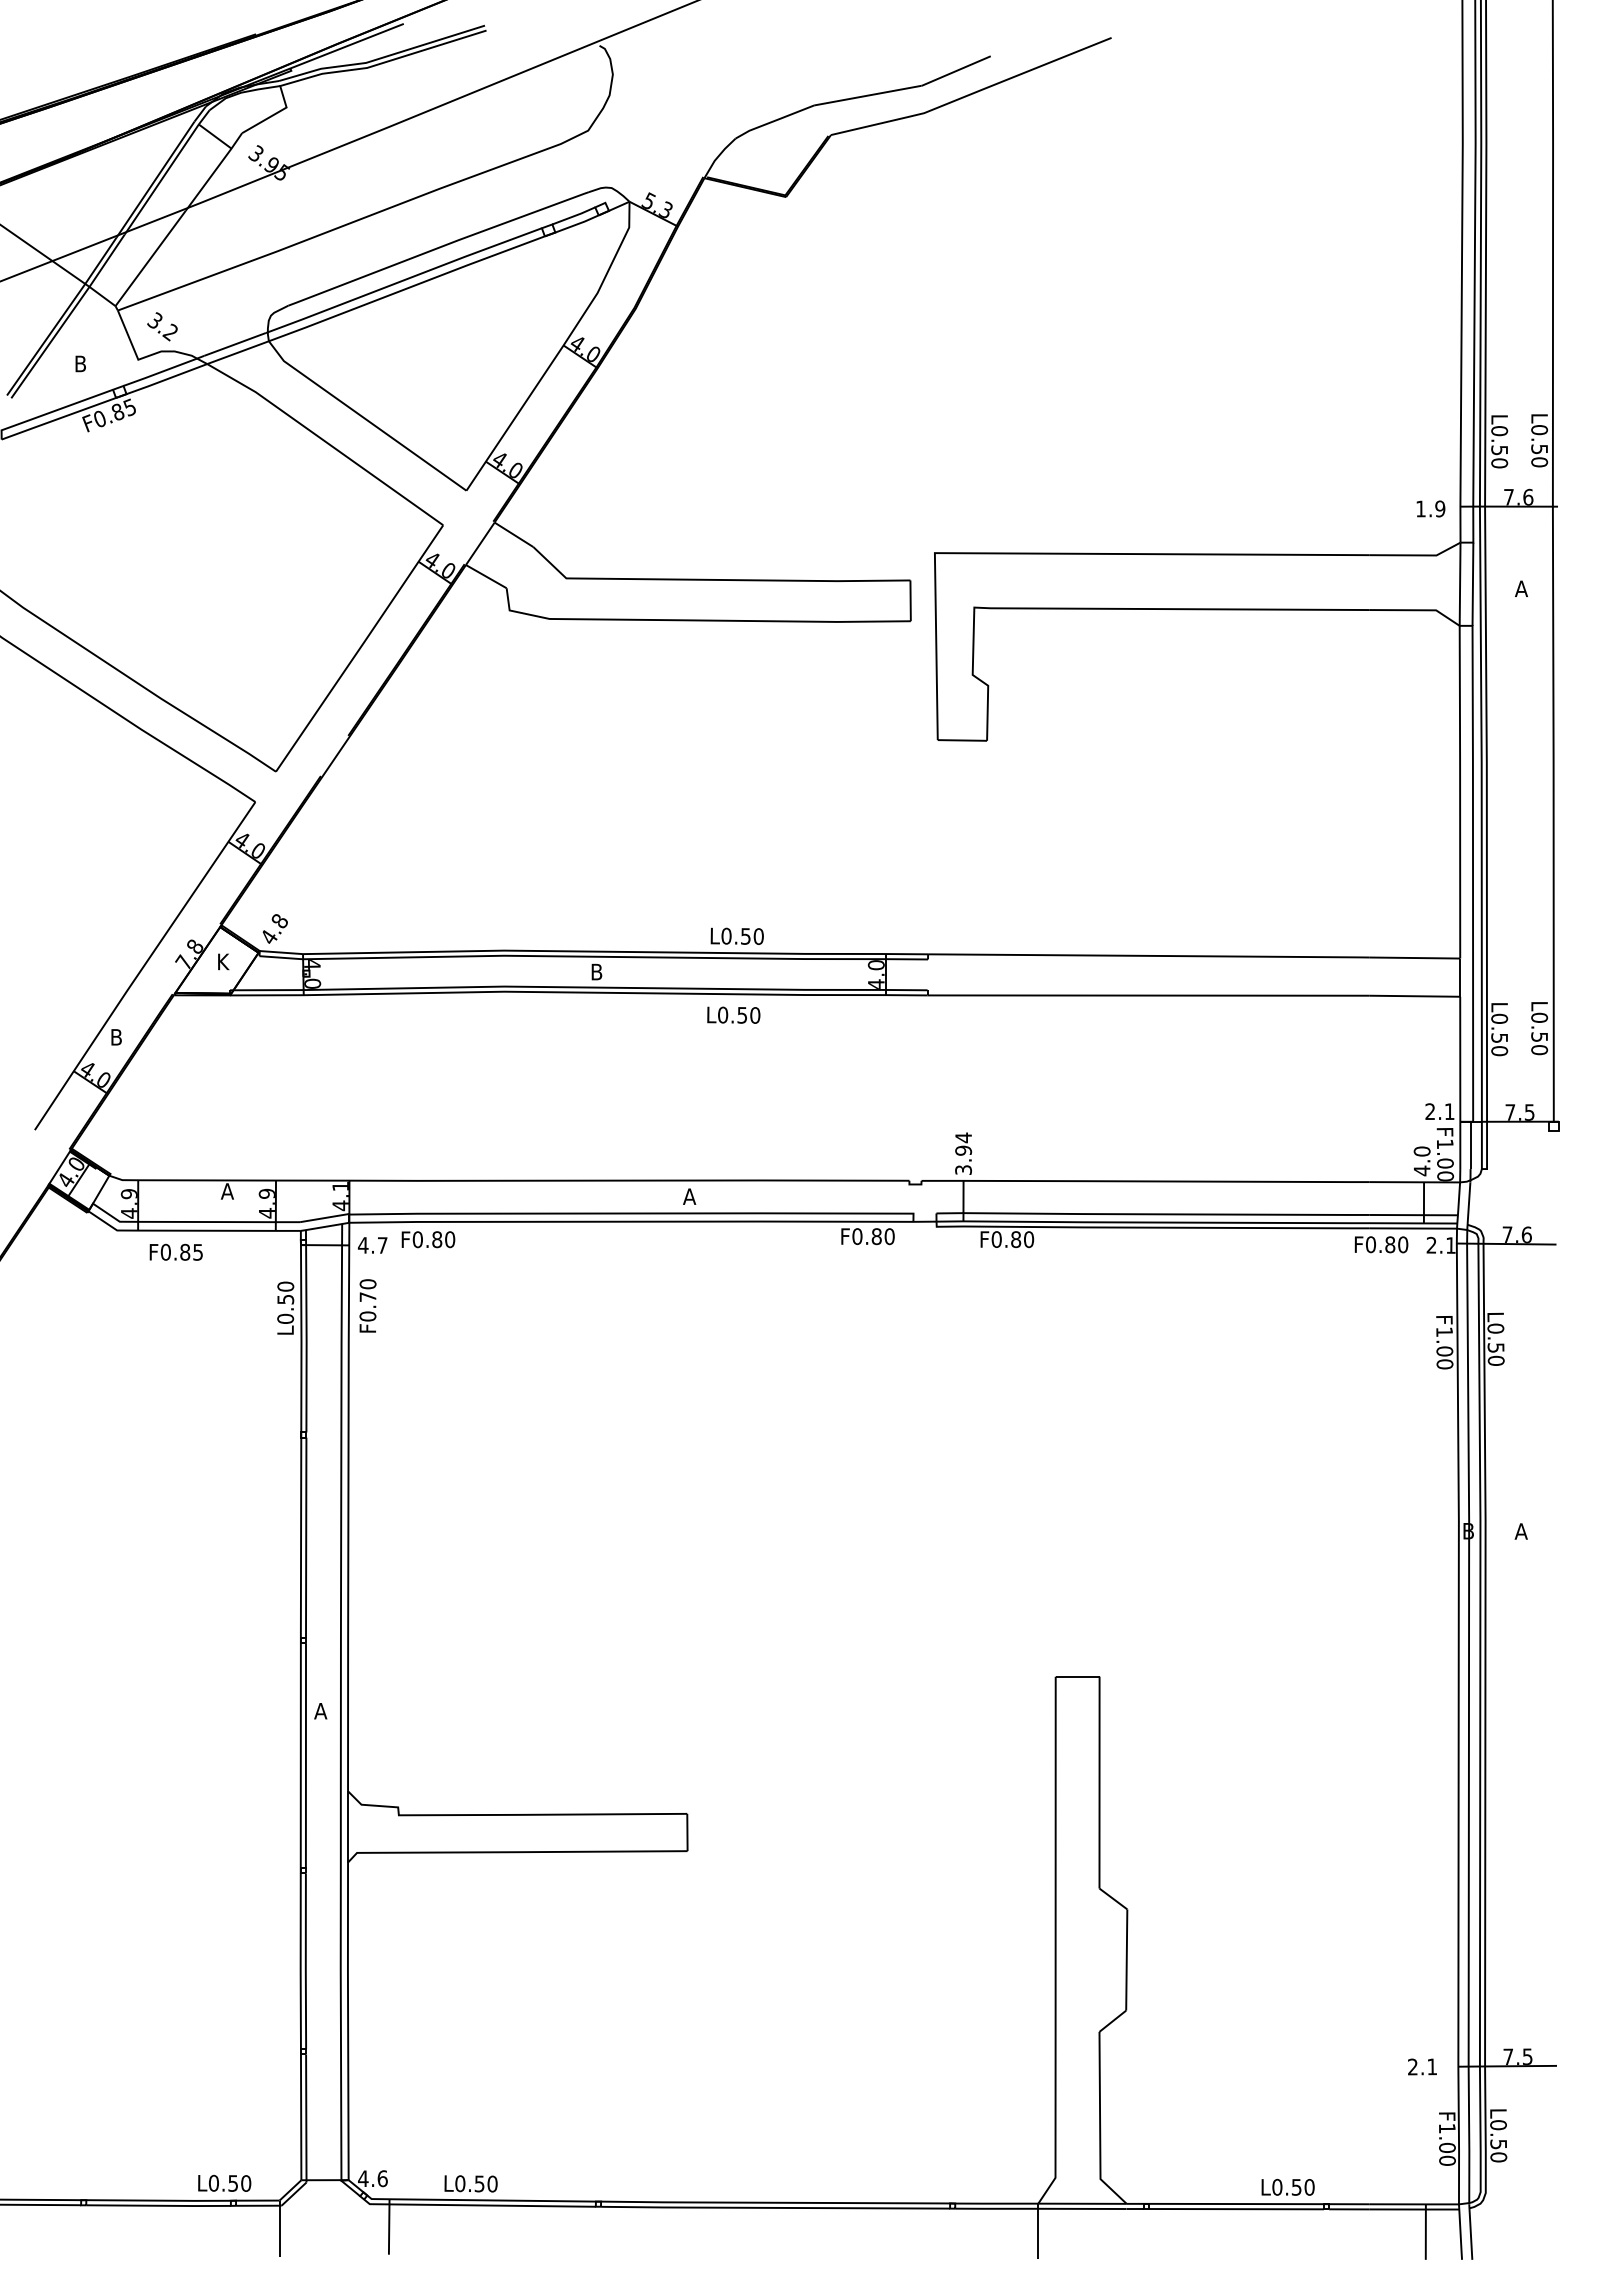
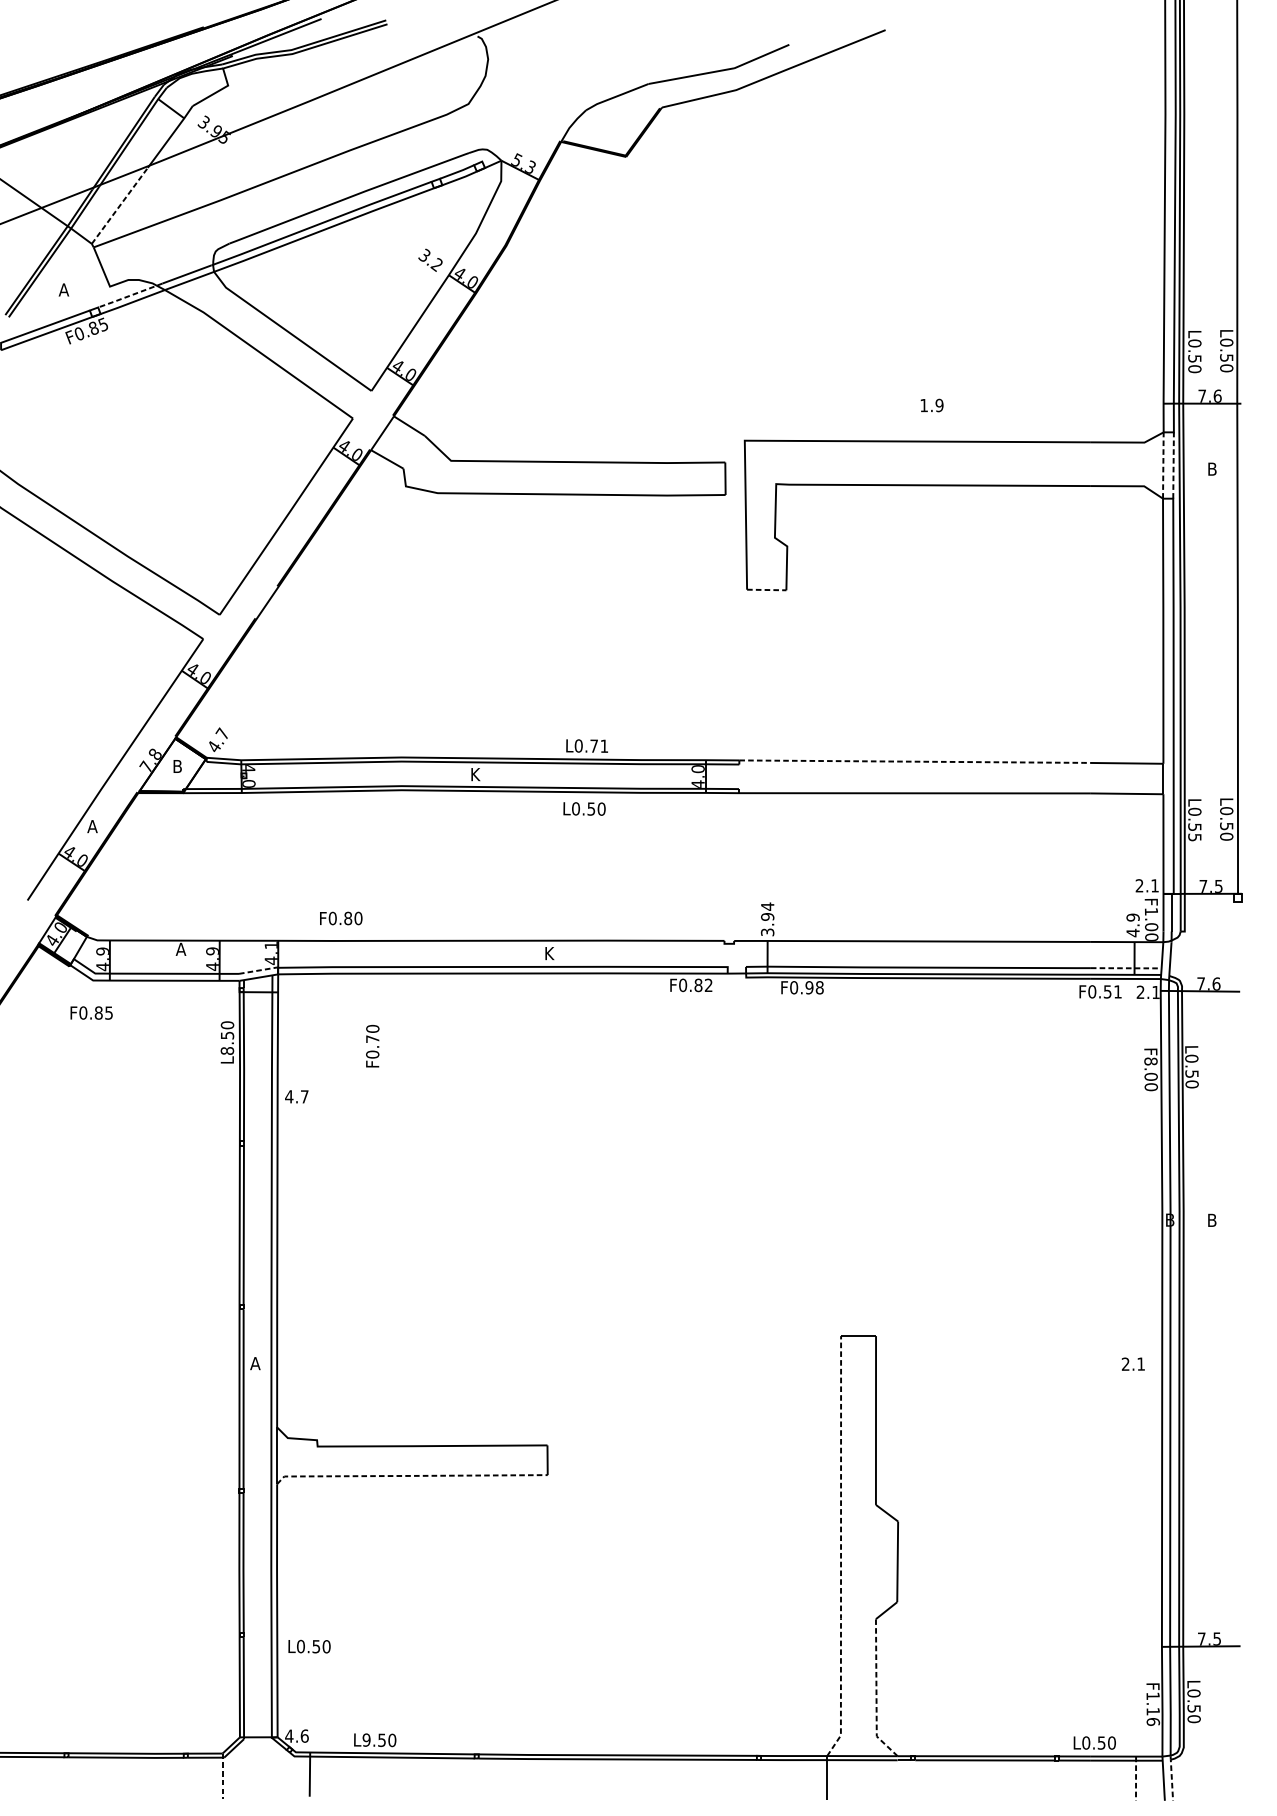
line: (150, 258) -> (119, 205), solid -> dashed
text: (162, 326) -> (430, 260), moved
text: (80, 363) -> (63, 289), B -> A
line: (163, 371) -> (130, 295), solid -> dashed
text: (1430, 508) -> (931, 405), moved
line: (1460, 584) -> (1163, 465), solid -> dashed
line: (1472, 584) -> (1173, 465), solid -> dashed
text: (1521, 588) -> (1212, 468), A -> B
line: (962, 740) -> (766, 590), solid -> dashed
text: (278, 920) -> (221, 733), 4.8 -> 4.7
text: (752, 936) -> (599, 746), L0.50 -> L0.71
line: (1149, 955) -> (915, 761), solid -> dashed
text: (224, 961) -> (178, 766), K -> B
text: (598, 971) -> (476, 774), B -> K
text: (115, 1037) -> (91, 826), B -> A
text: (1499, 1051) -> (1194, 837), L0.50 -> L0.55
text: (1422, 1151) -> (1133, 917), 4.0 -> 4.9
text: (689, 1196) -> (549, 953), A -> K
line: (1414, 1215) -> (1126, 968), solid -> dashed
line: (324, 1218) -> (258, 970), solid -> dashed
text: (889, 1236) -> (708, 985), F0.80 -> F0.82
text: (428, 1239) -> (341, 918), moved
text: (1022, 1239) -> (814, 987), F0.80 -> F0.98
text: (1396, 1244) -> (1112, 991), F0.80 -> F0.51
text: (372, 1245) -> (296, 1096), moved
text: (175, 1251) -> (91, 1012), moved
text: (367, 1305) -> (372, 1045), moved
text: (285, 1318) -> (227, 1050), L0.50 -> L8.50
text: (1444, 1332) -> (1150, 1061), F1.00 -> F8.00
text: (1520, 1531) -> (1211, 1220), A -> B
line: (515, 1852) -> (410, 1476), solid -> dashed
line: (1055, 1943) -> (840, 1548), solid -> dashed
text: (1422, 2066) -> (1133, 1363), moved
line: (1100, 2124) -> (876, 1692), solid -> dashed
text: (1447, 2153) -> (1153, 1716), F1.00 -> F1.16
text: (224, 2183) -> (309, 1646), moved
text: (460, 2183) -> (366, 1739), L0.50 -> L9.50
text: (1287, 2186) -> (1094, 1742), moved
line: (279, 2229) -> (222, 1776), solid -> dashed
line: (1425, 2232) -> (1135, 1779), solid -> dashed
line: (1470, 2232) -> (1171, 1779), solid -> dashed

